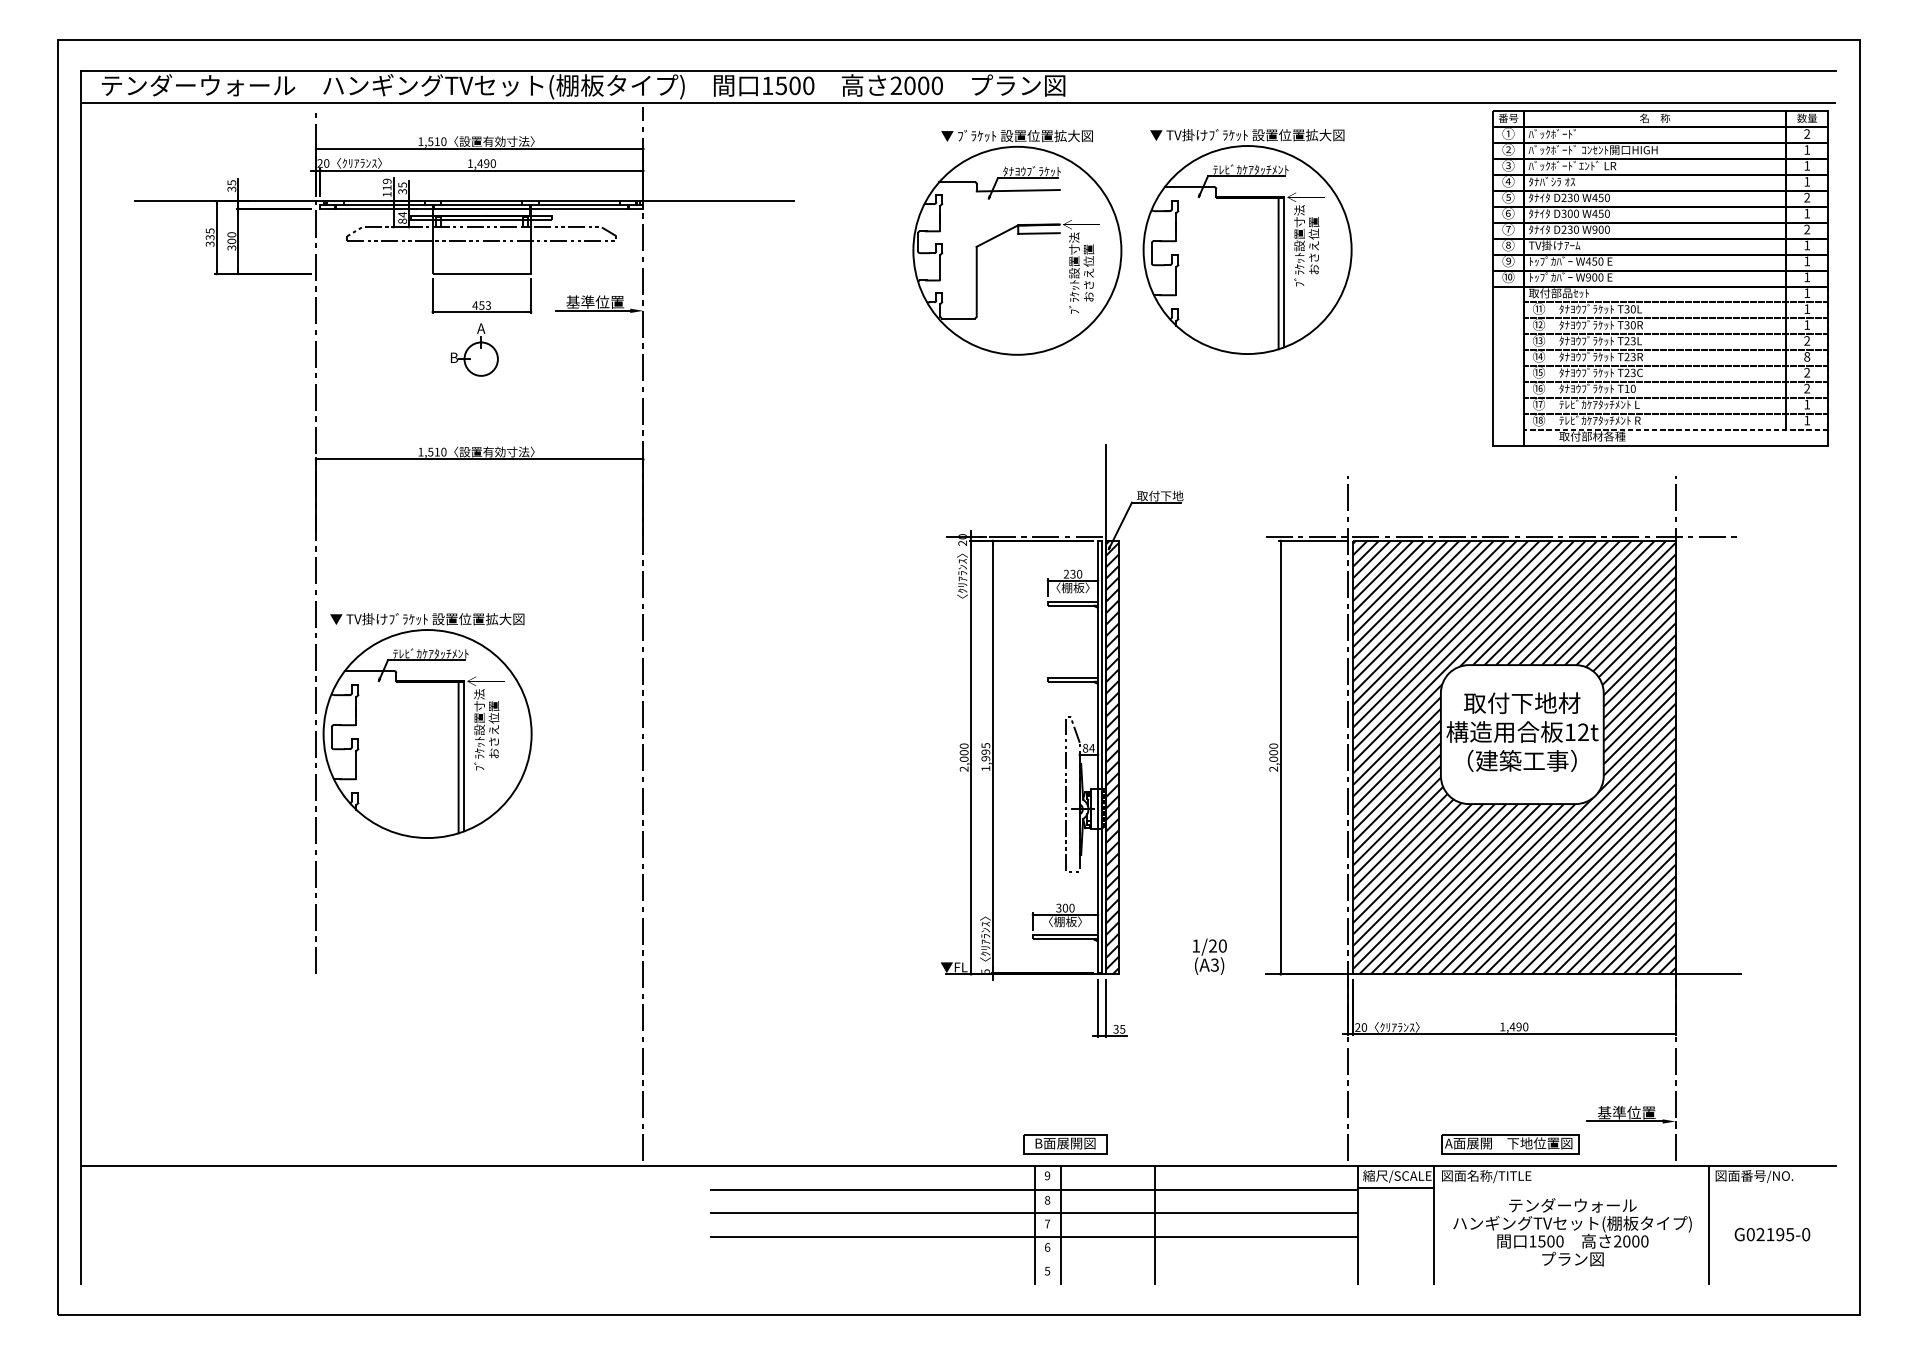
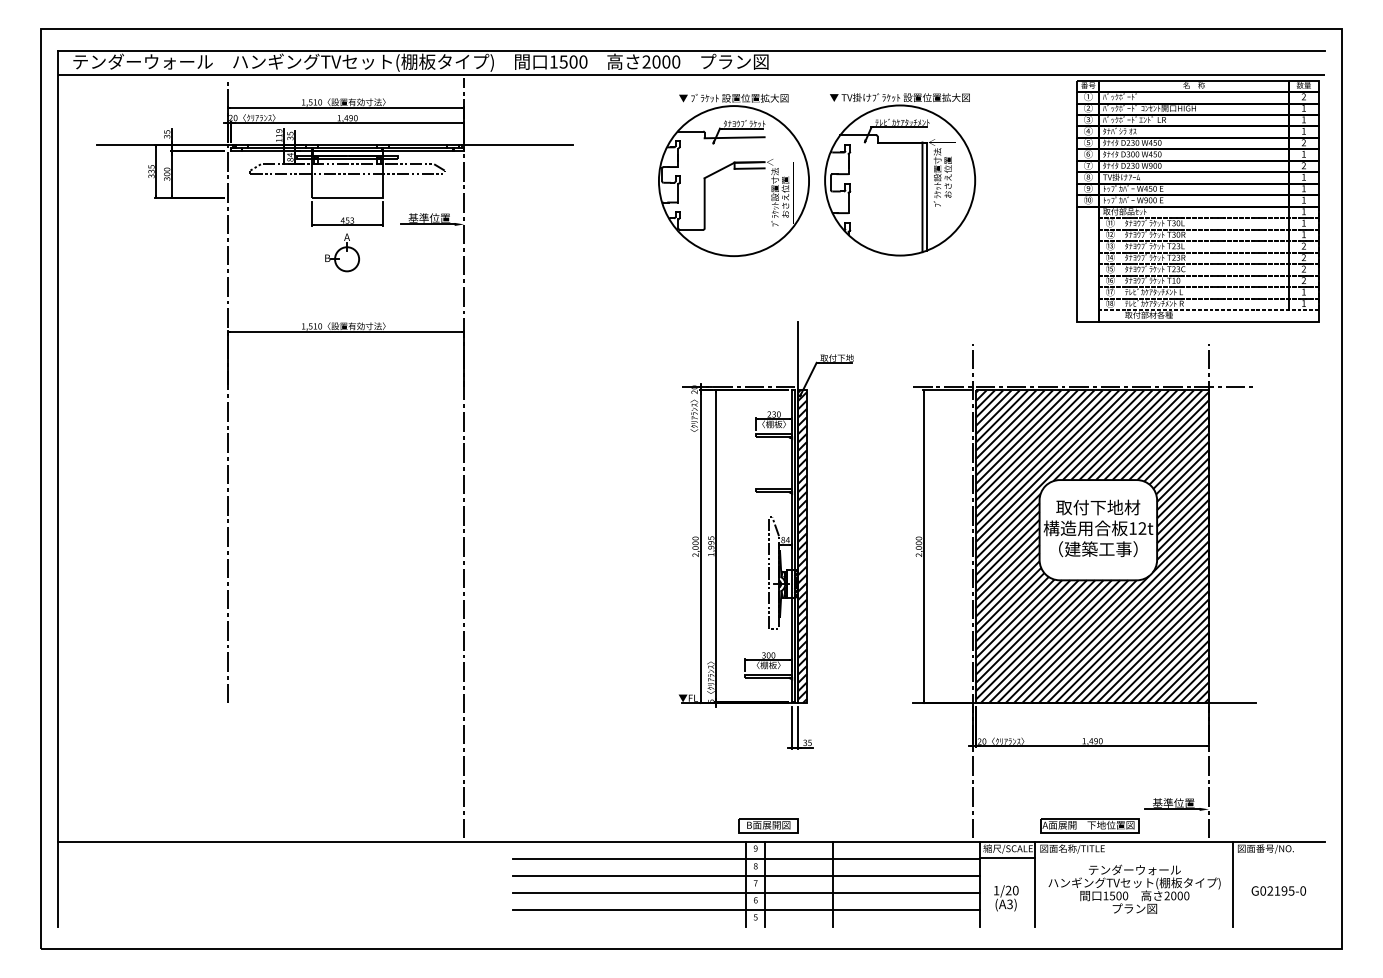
text: (1807, 356) -> (1304, 257), 8 -> 2
part: (427, 725) -> (308, 523), removed
text: (1209, 956) -> (1006, 898), moved
line: (1034, 1260) -> (746, 909), added

